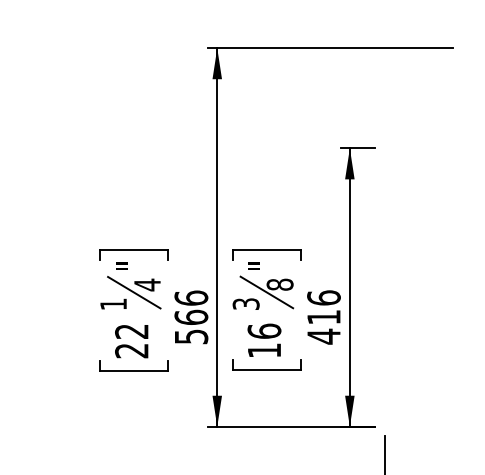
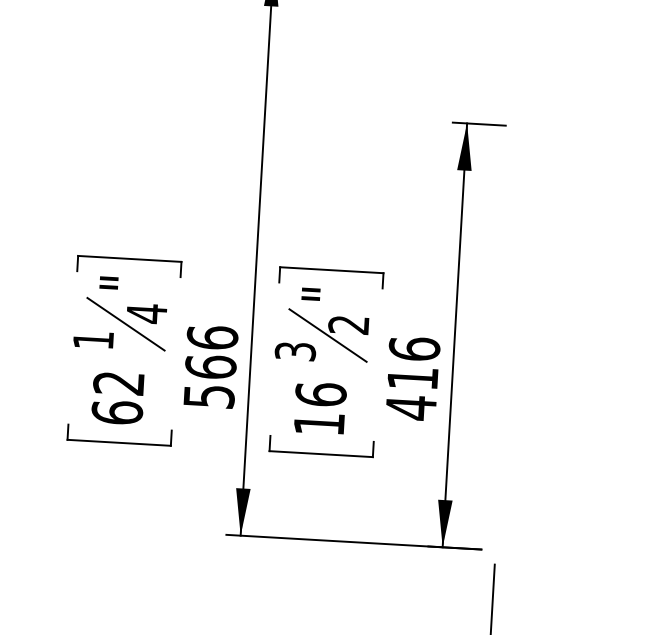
text: (279, 284) -> (347, 324), 8 -> 2
text: (131, 350) -> (116, 412), 22 -> 62

